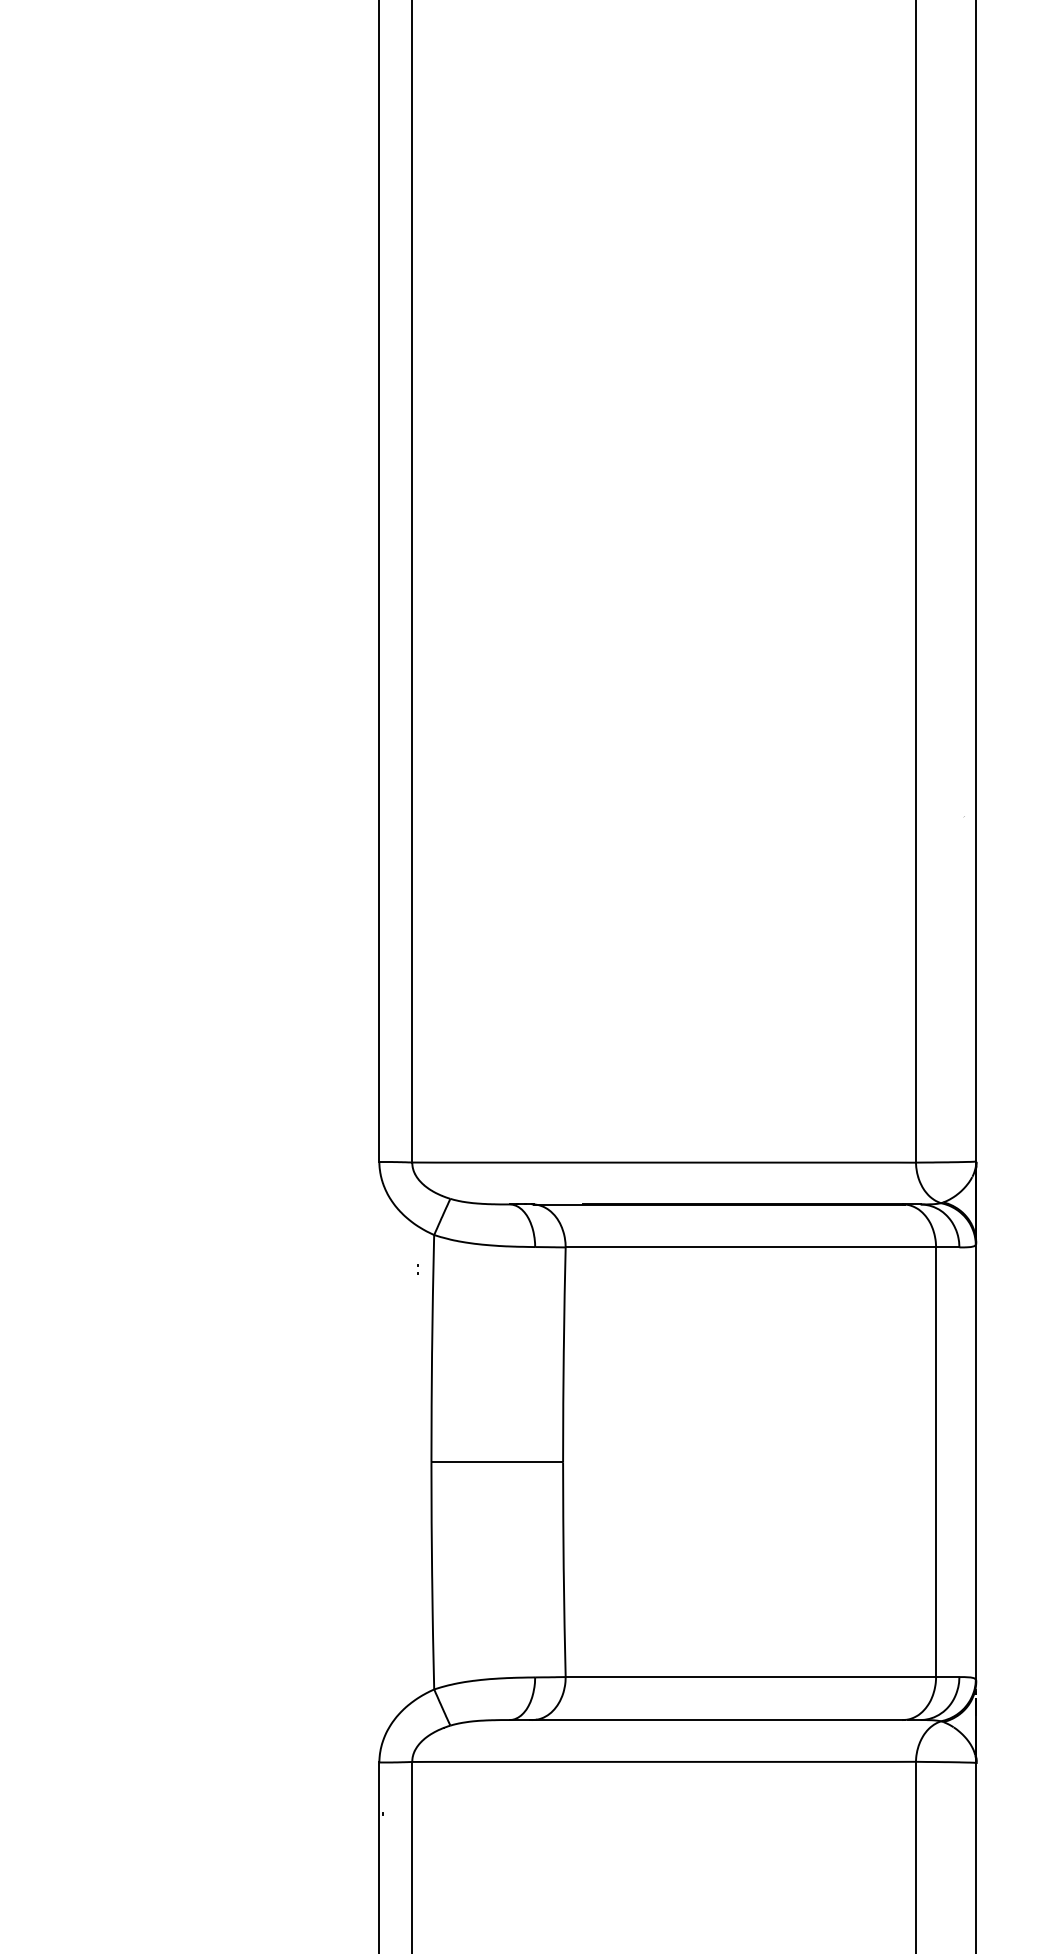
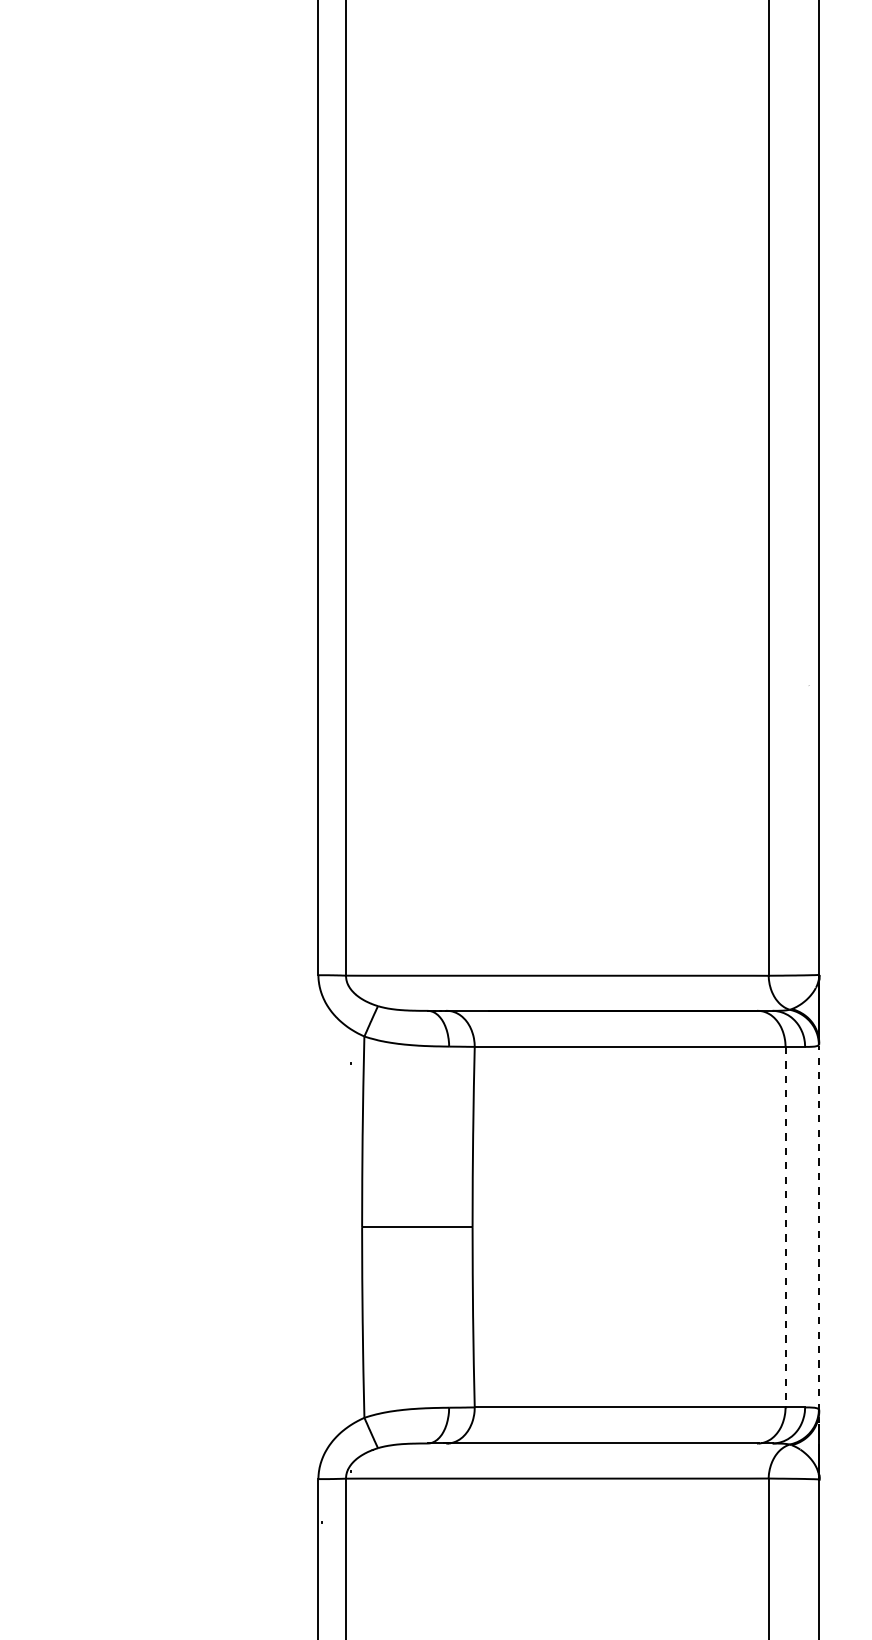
line: (936, 1462) -> (785, 1227), solid -> dashed
line: (976, 1463) -> (819, 1228), solid -> dashed

